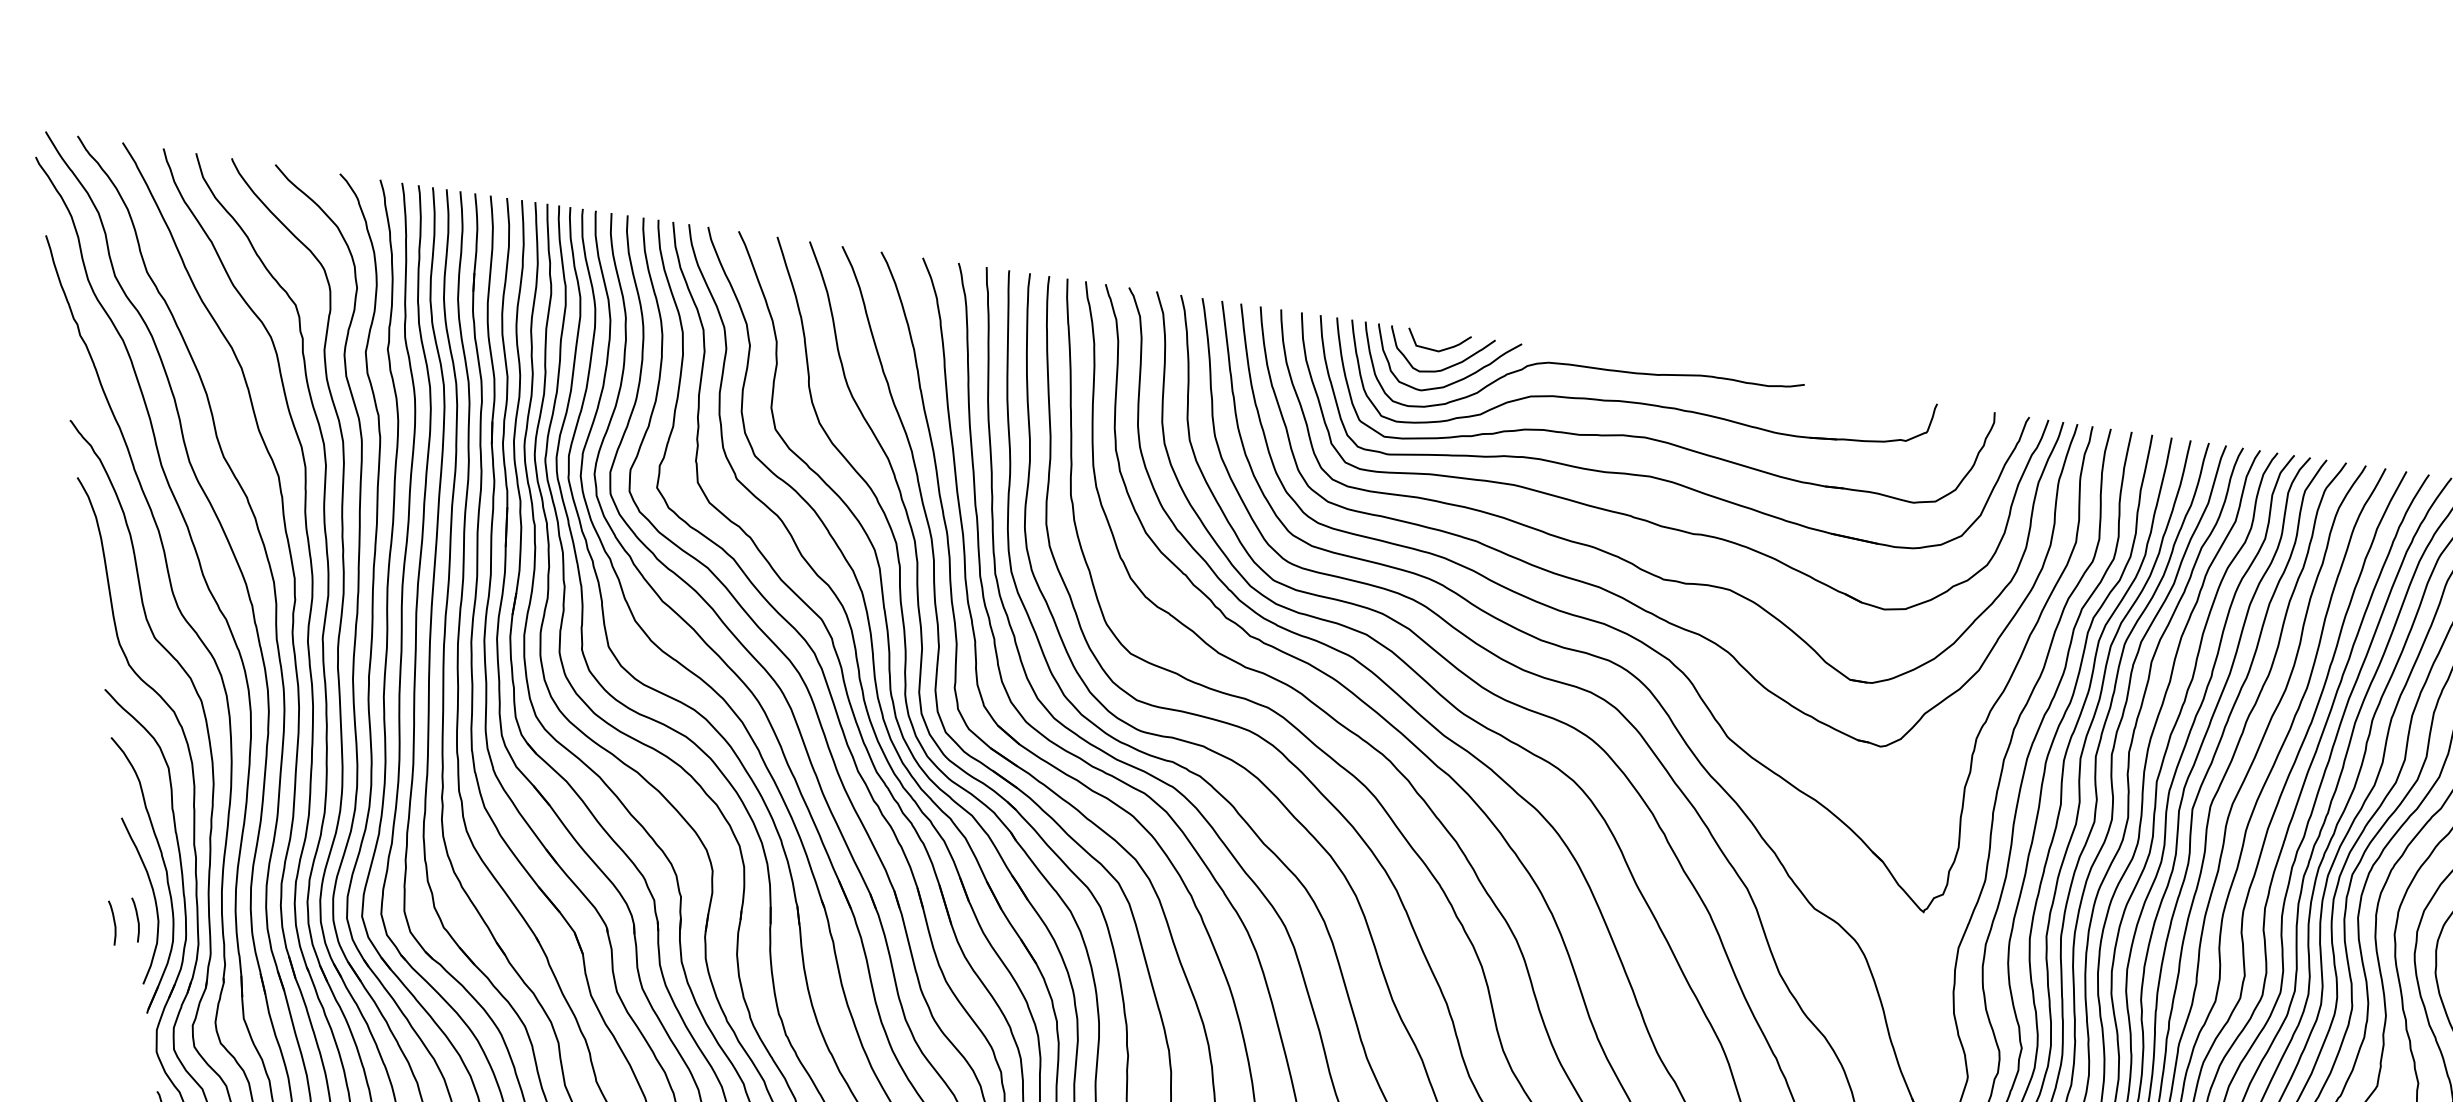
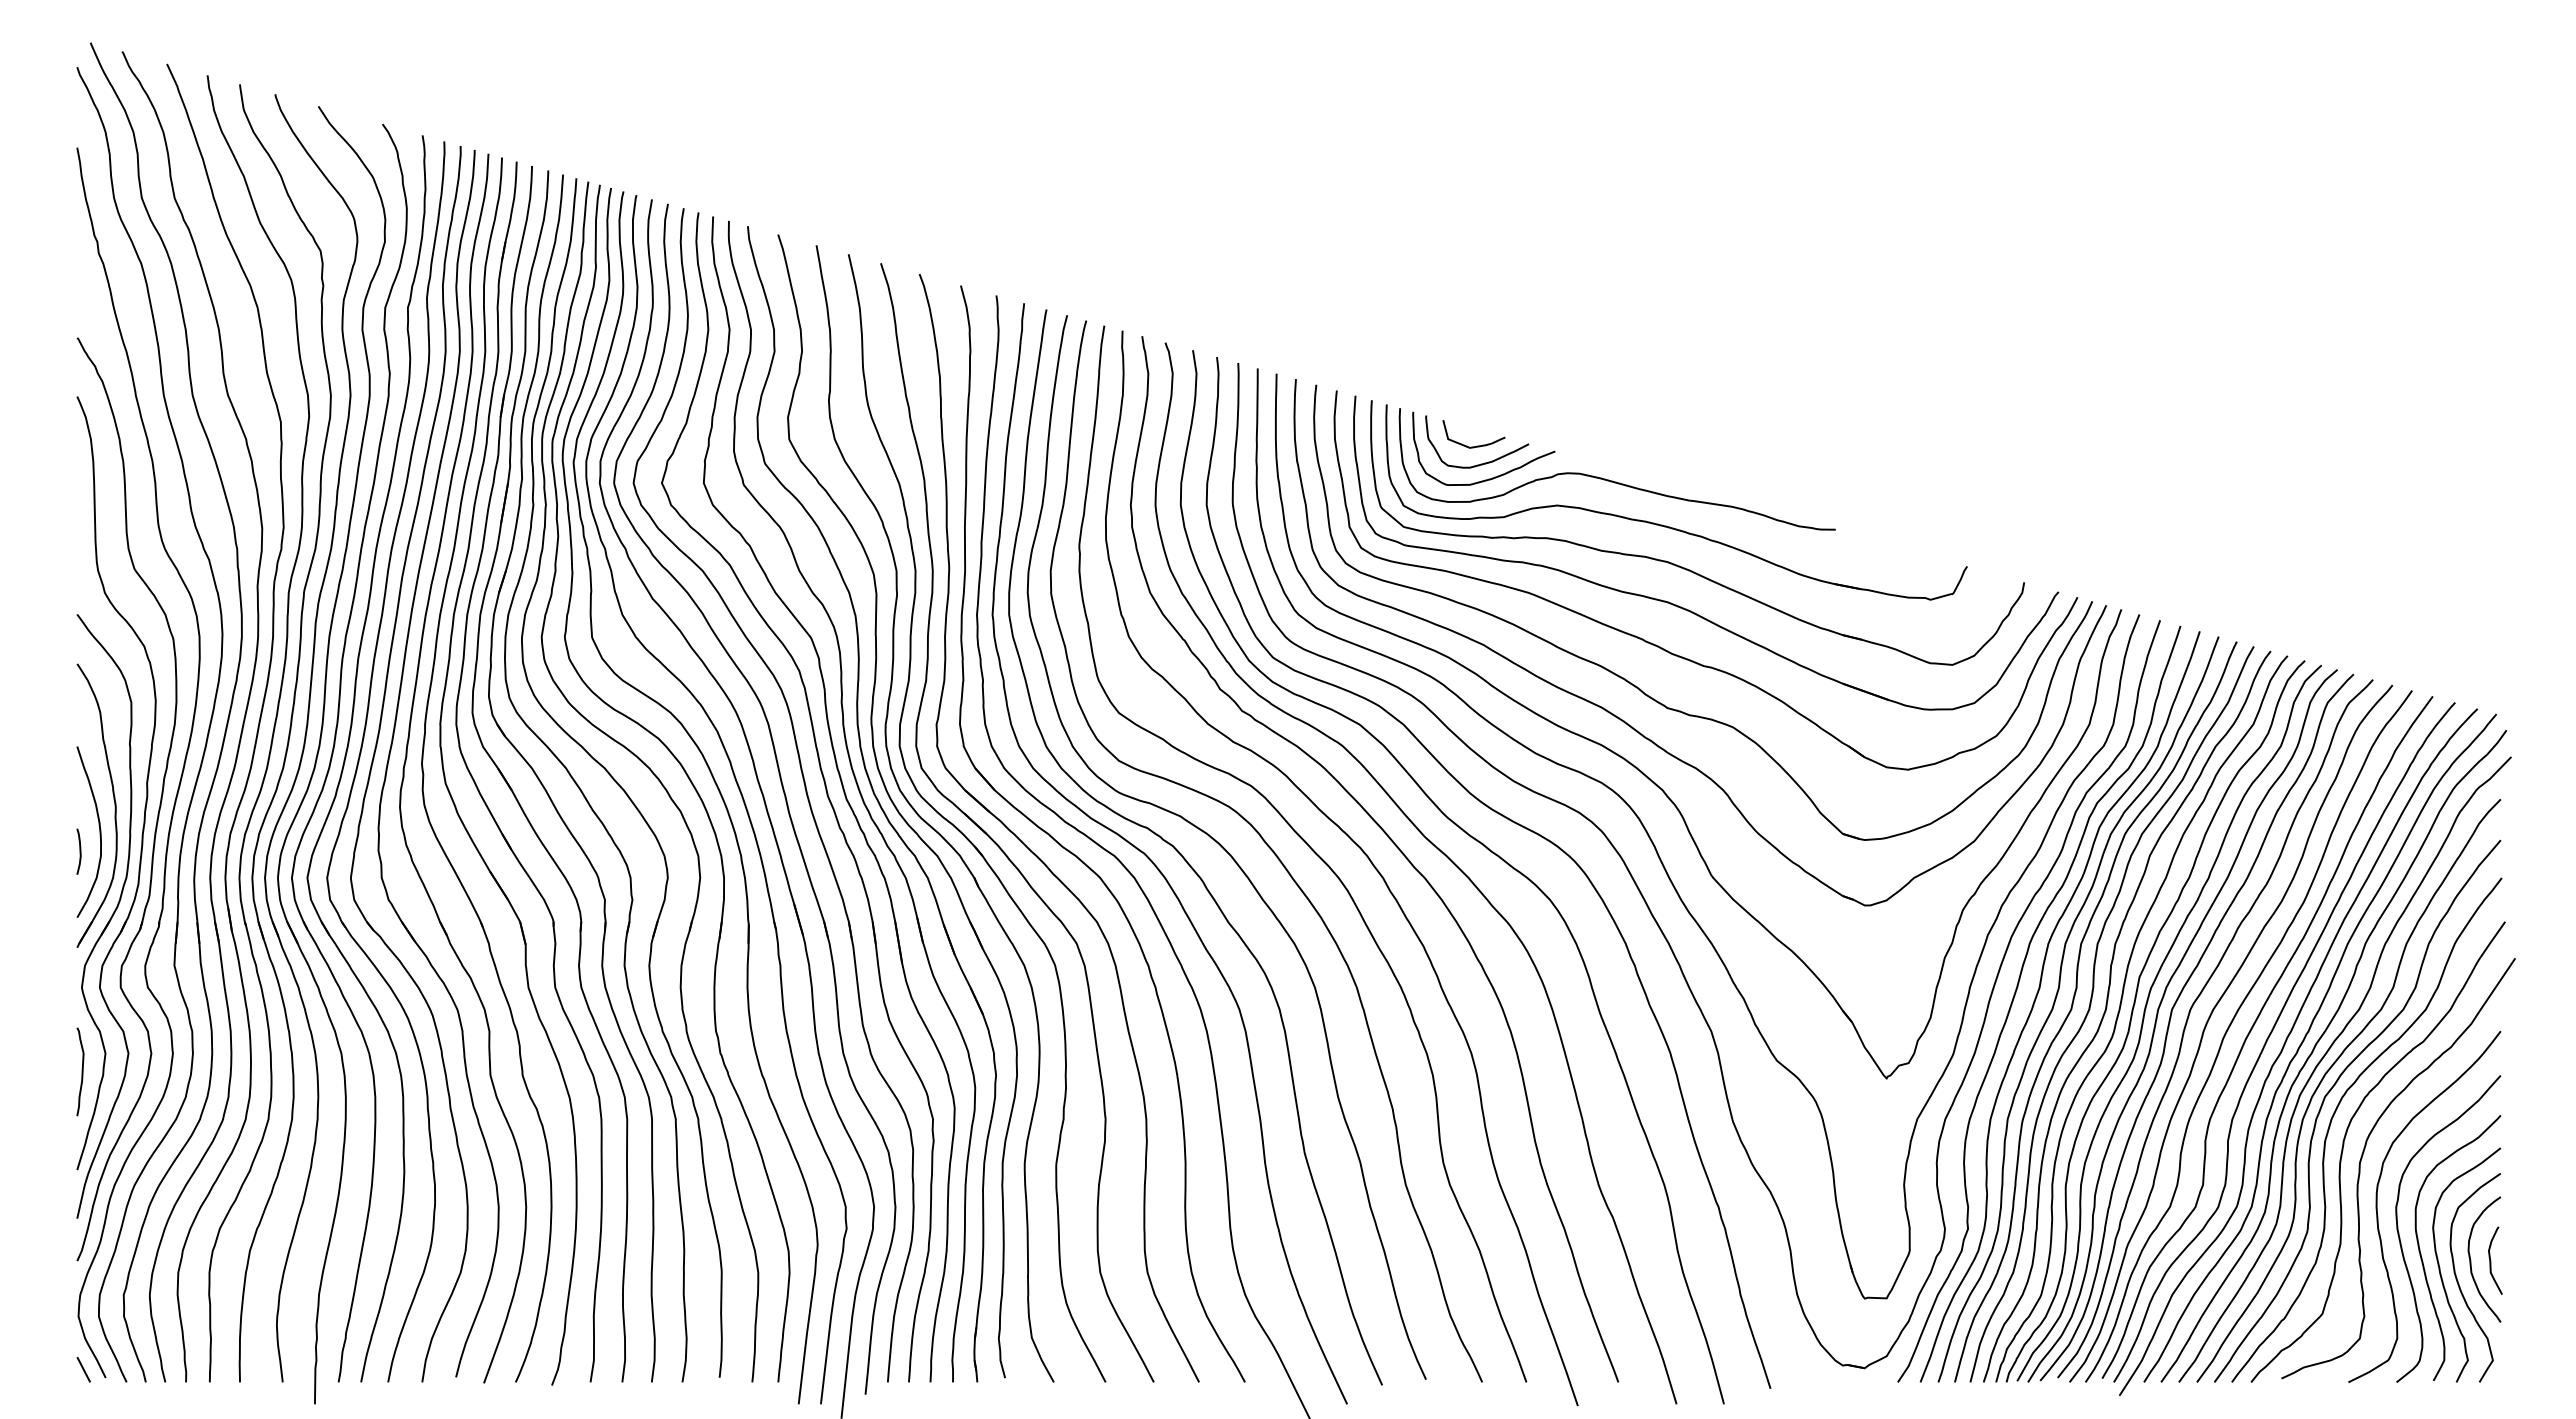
curve: (113, 922) -> (55, 851), removed

